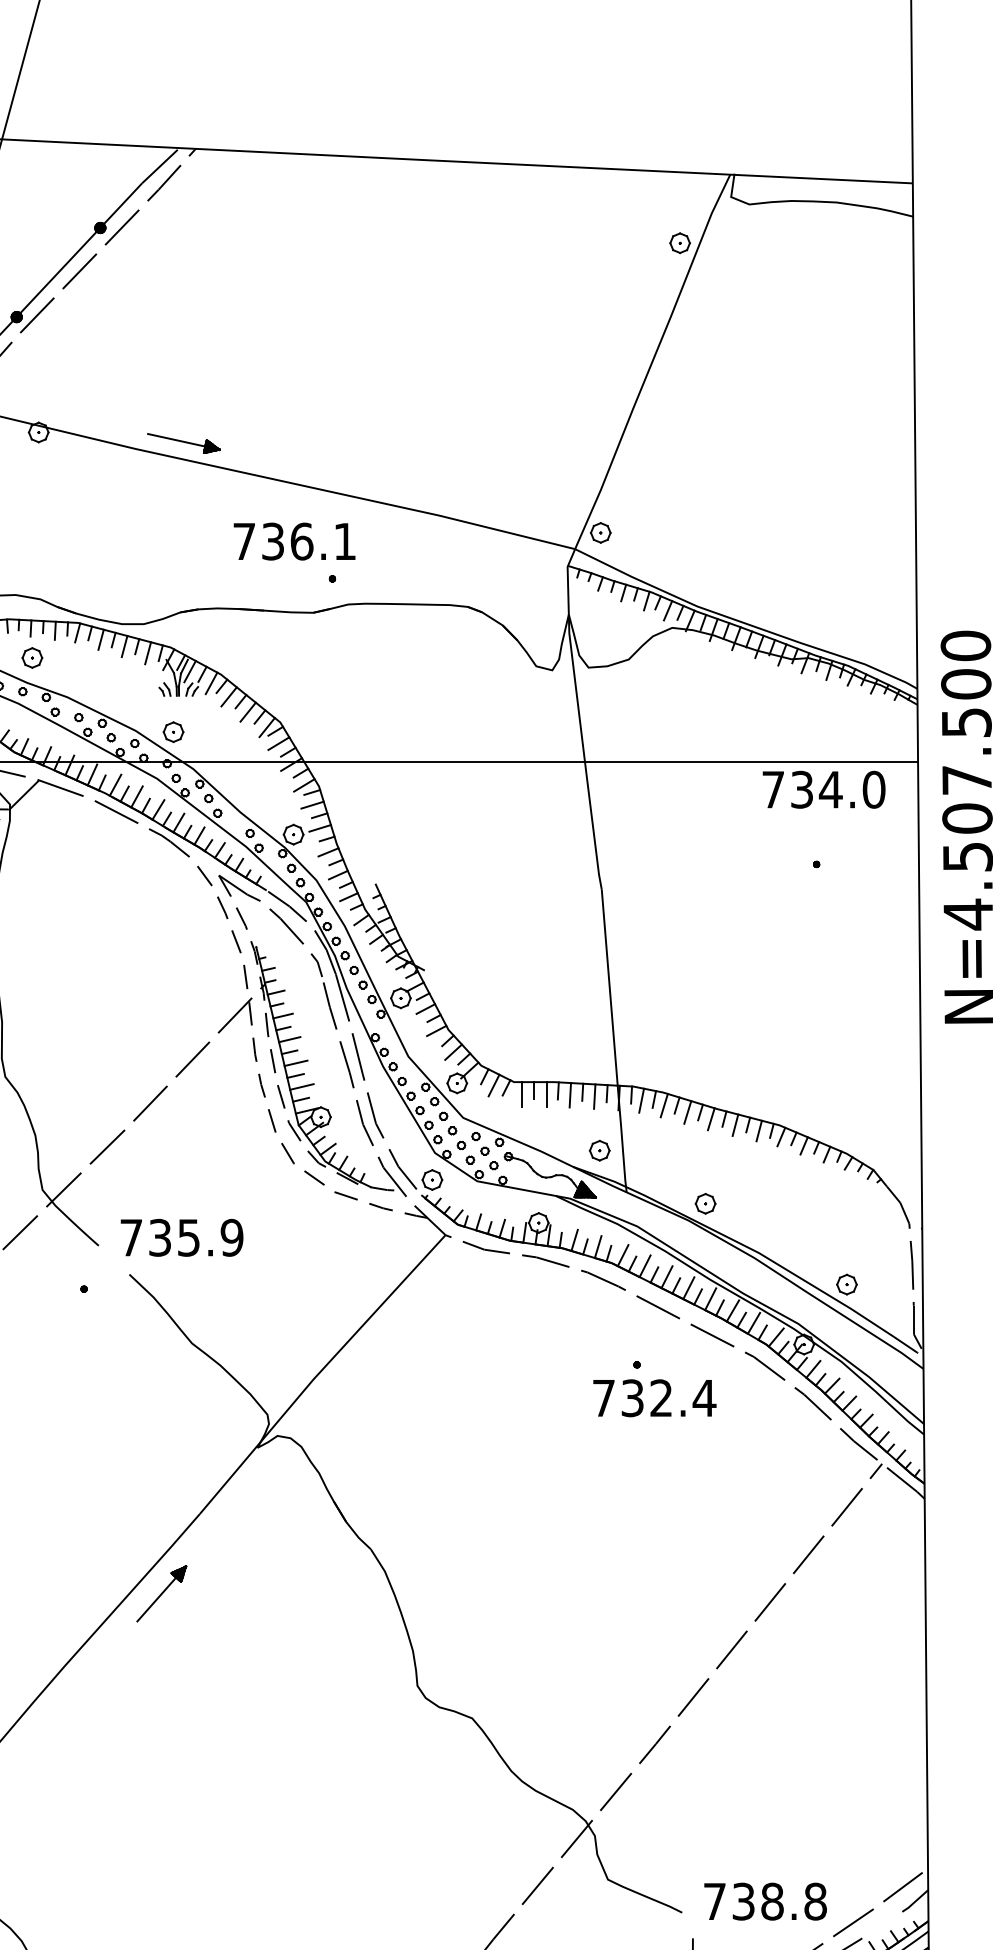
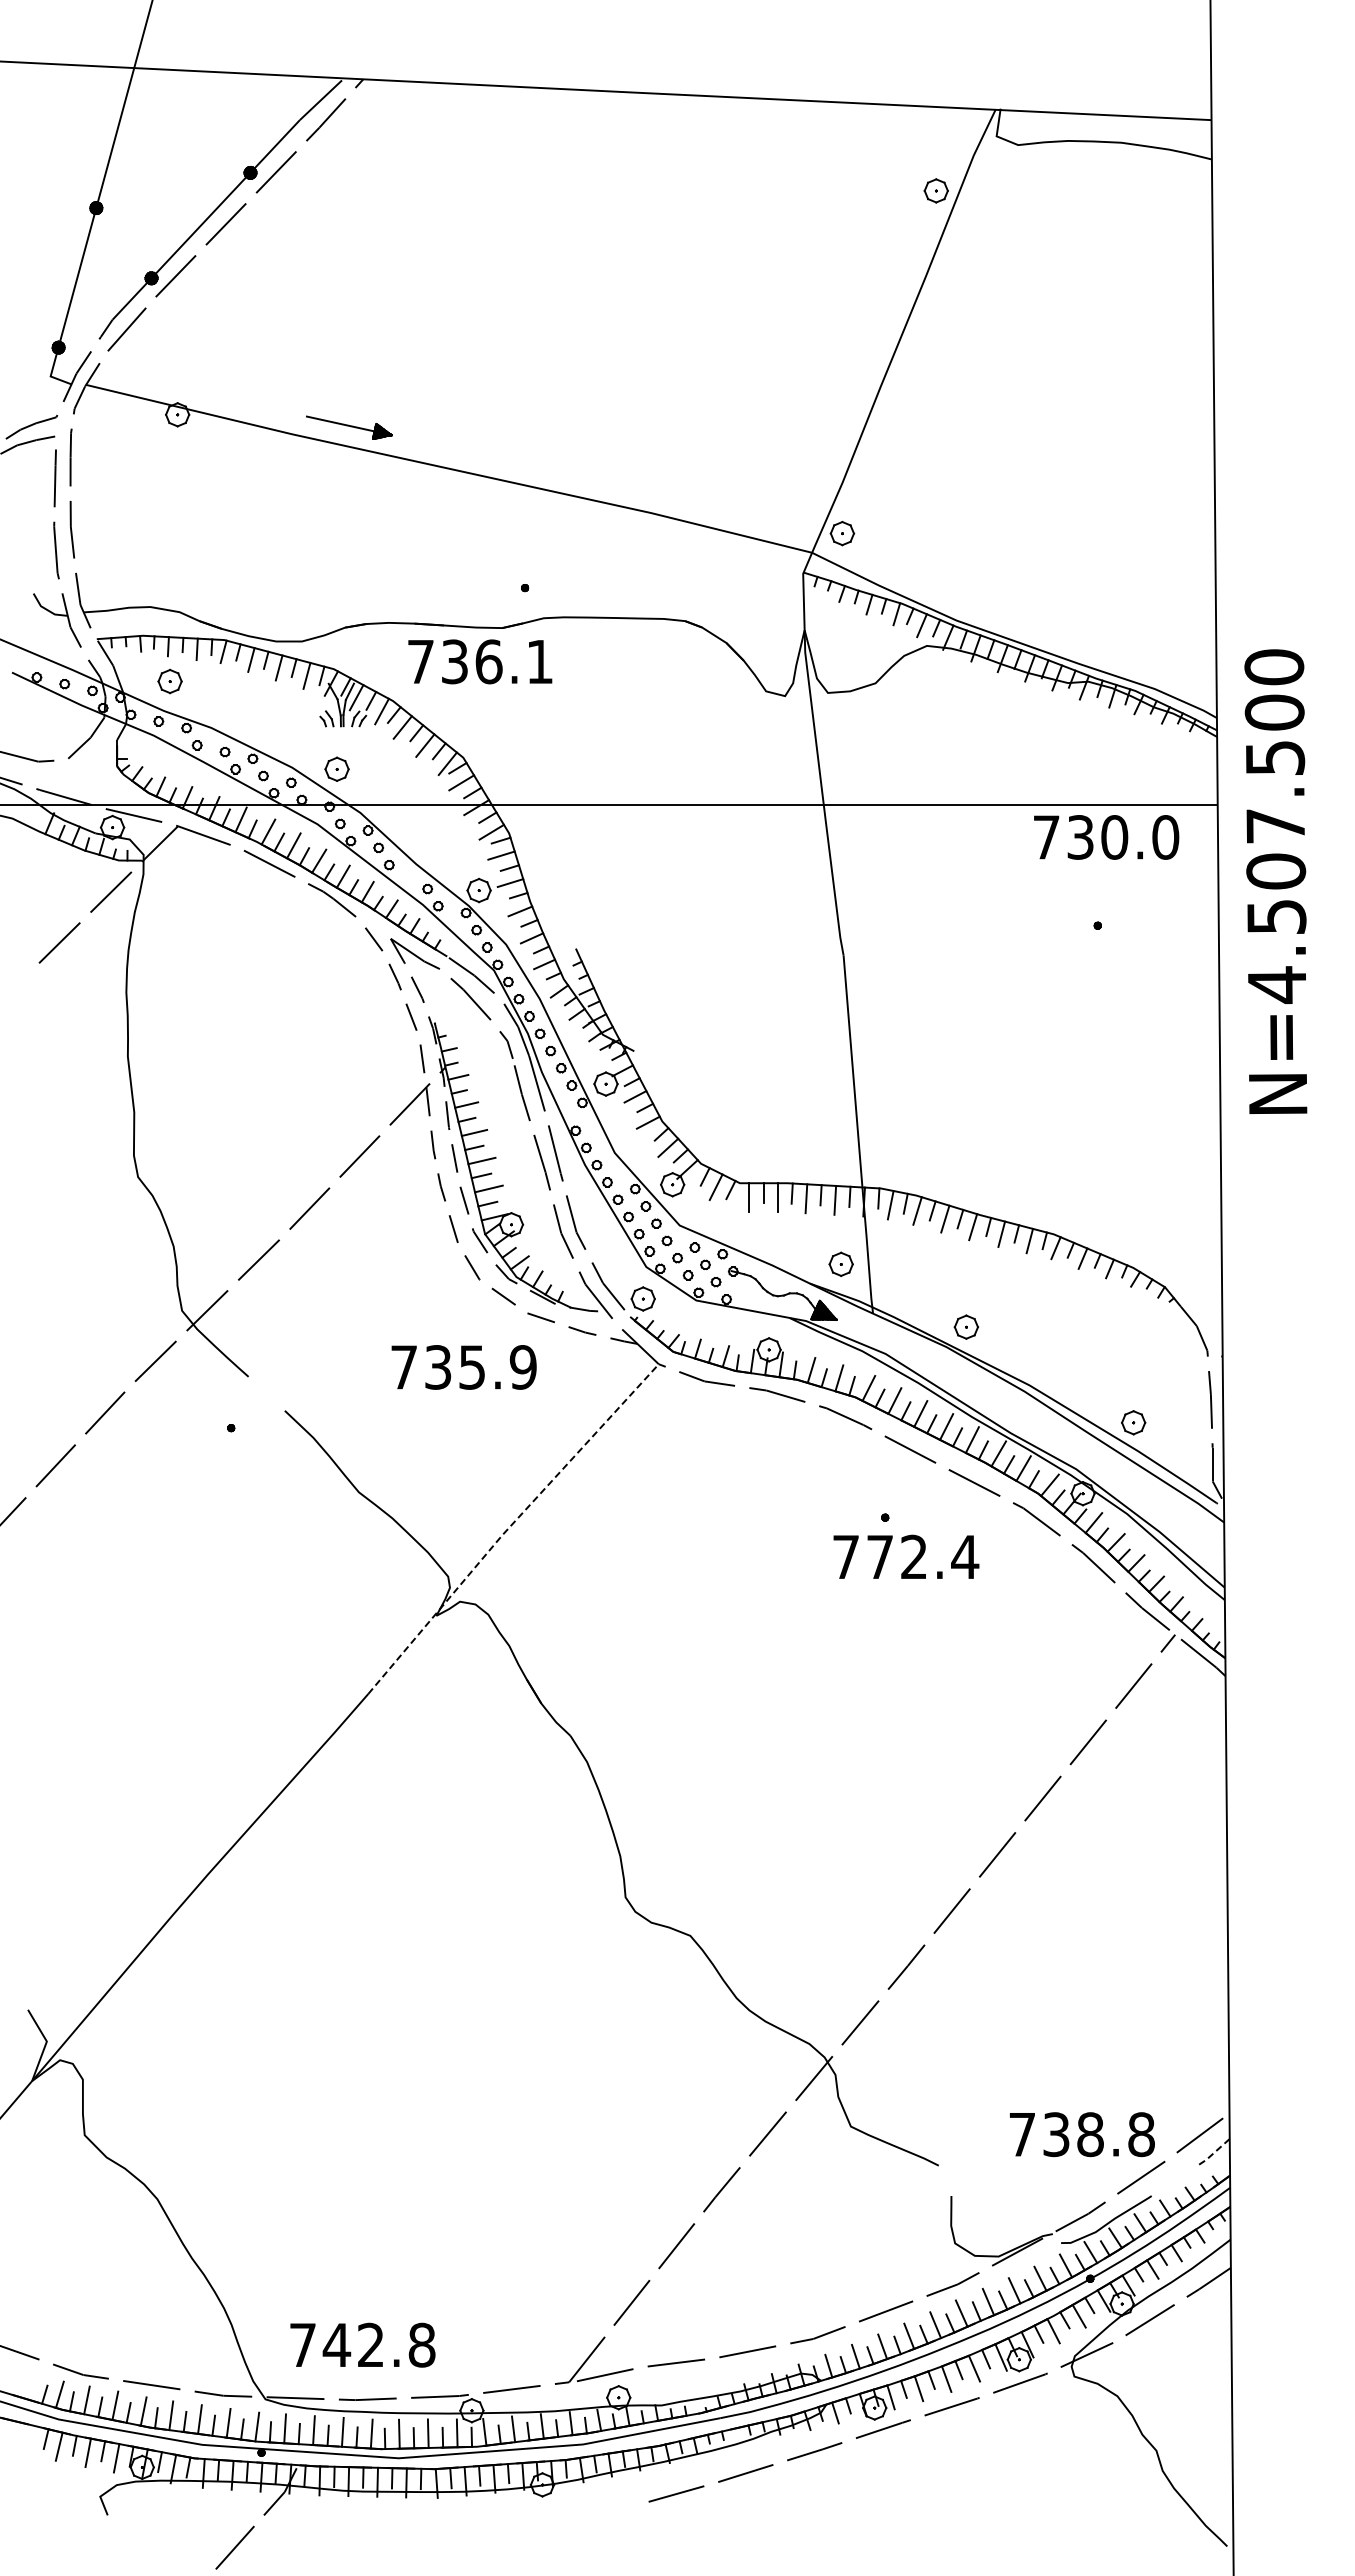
text: (294, 541) -> (480, 661), moved
text: (830, 789) -> (1114, 837), 734.0 -> 730.0
text: (181, 1237) -> (463, 1367), moved
line: (320, 1372) -> (510, 1526), solid -> dashed
text: (632, 1397) -> (879, 1556), 732.4 -> 772.4
part: (161, 1593) -> (322, 1788), removed
text: (765, 1901) -> (1082, 2134), moved
line: (915, 1901) -> (1214, 2152), solid -> dashed

